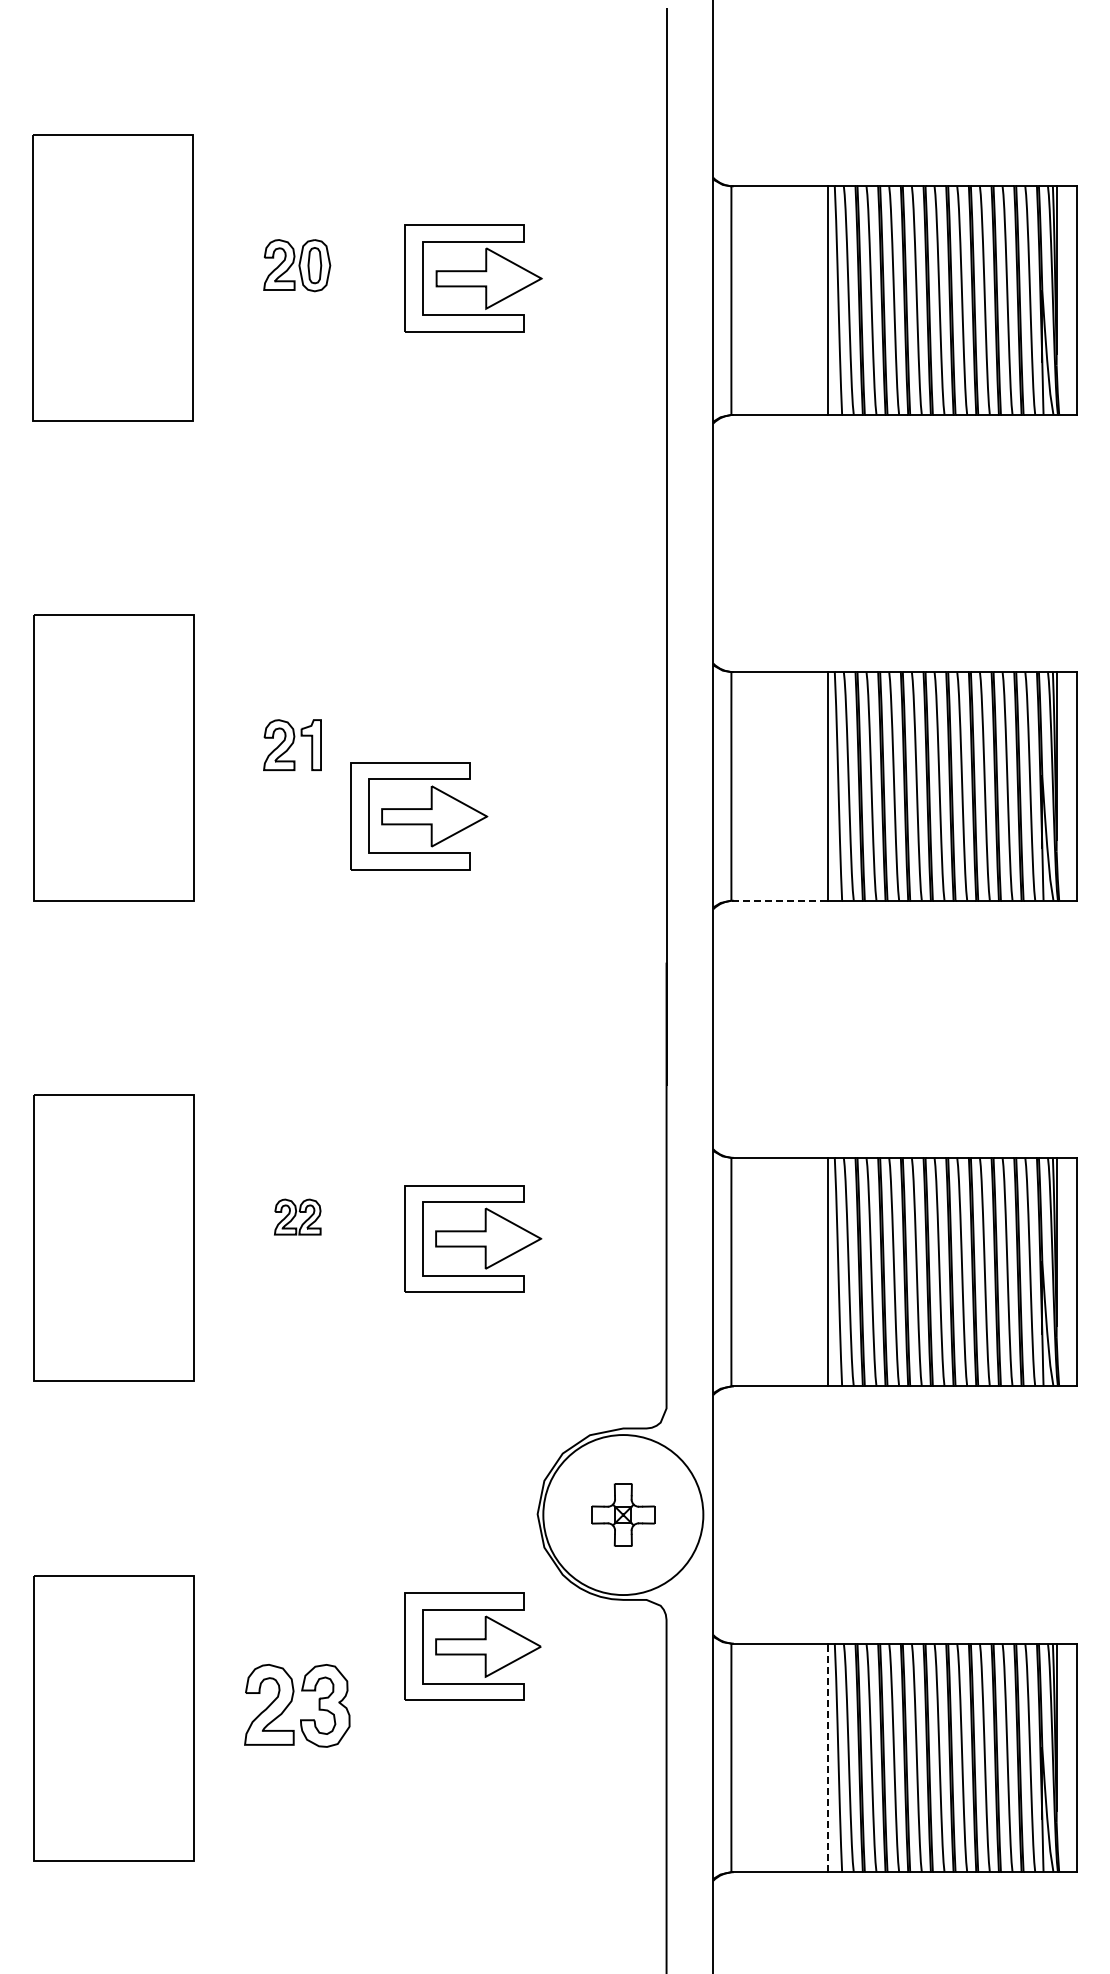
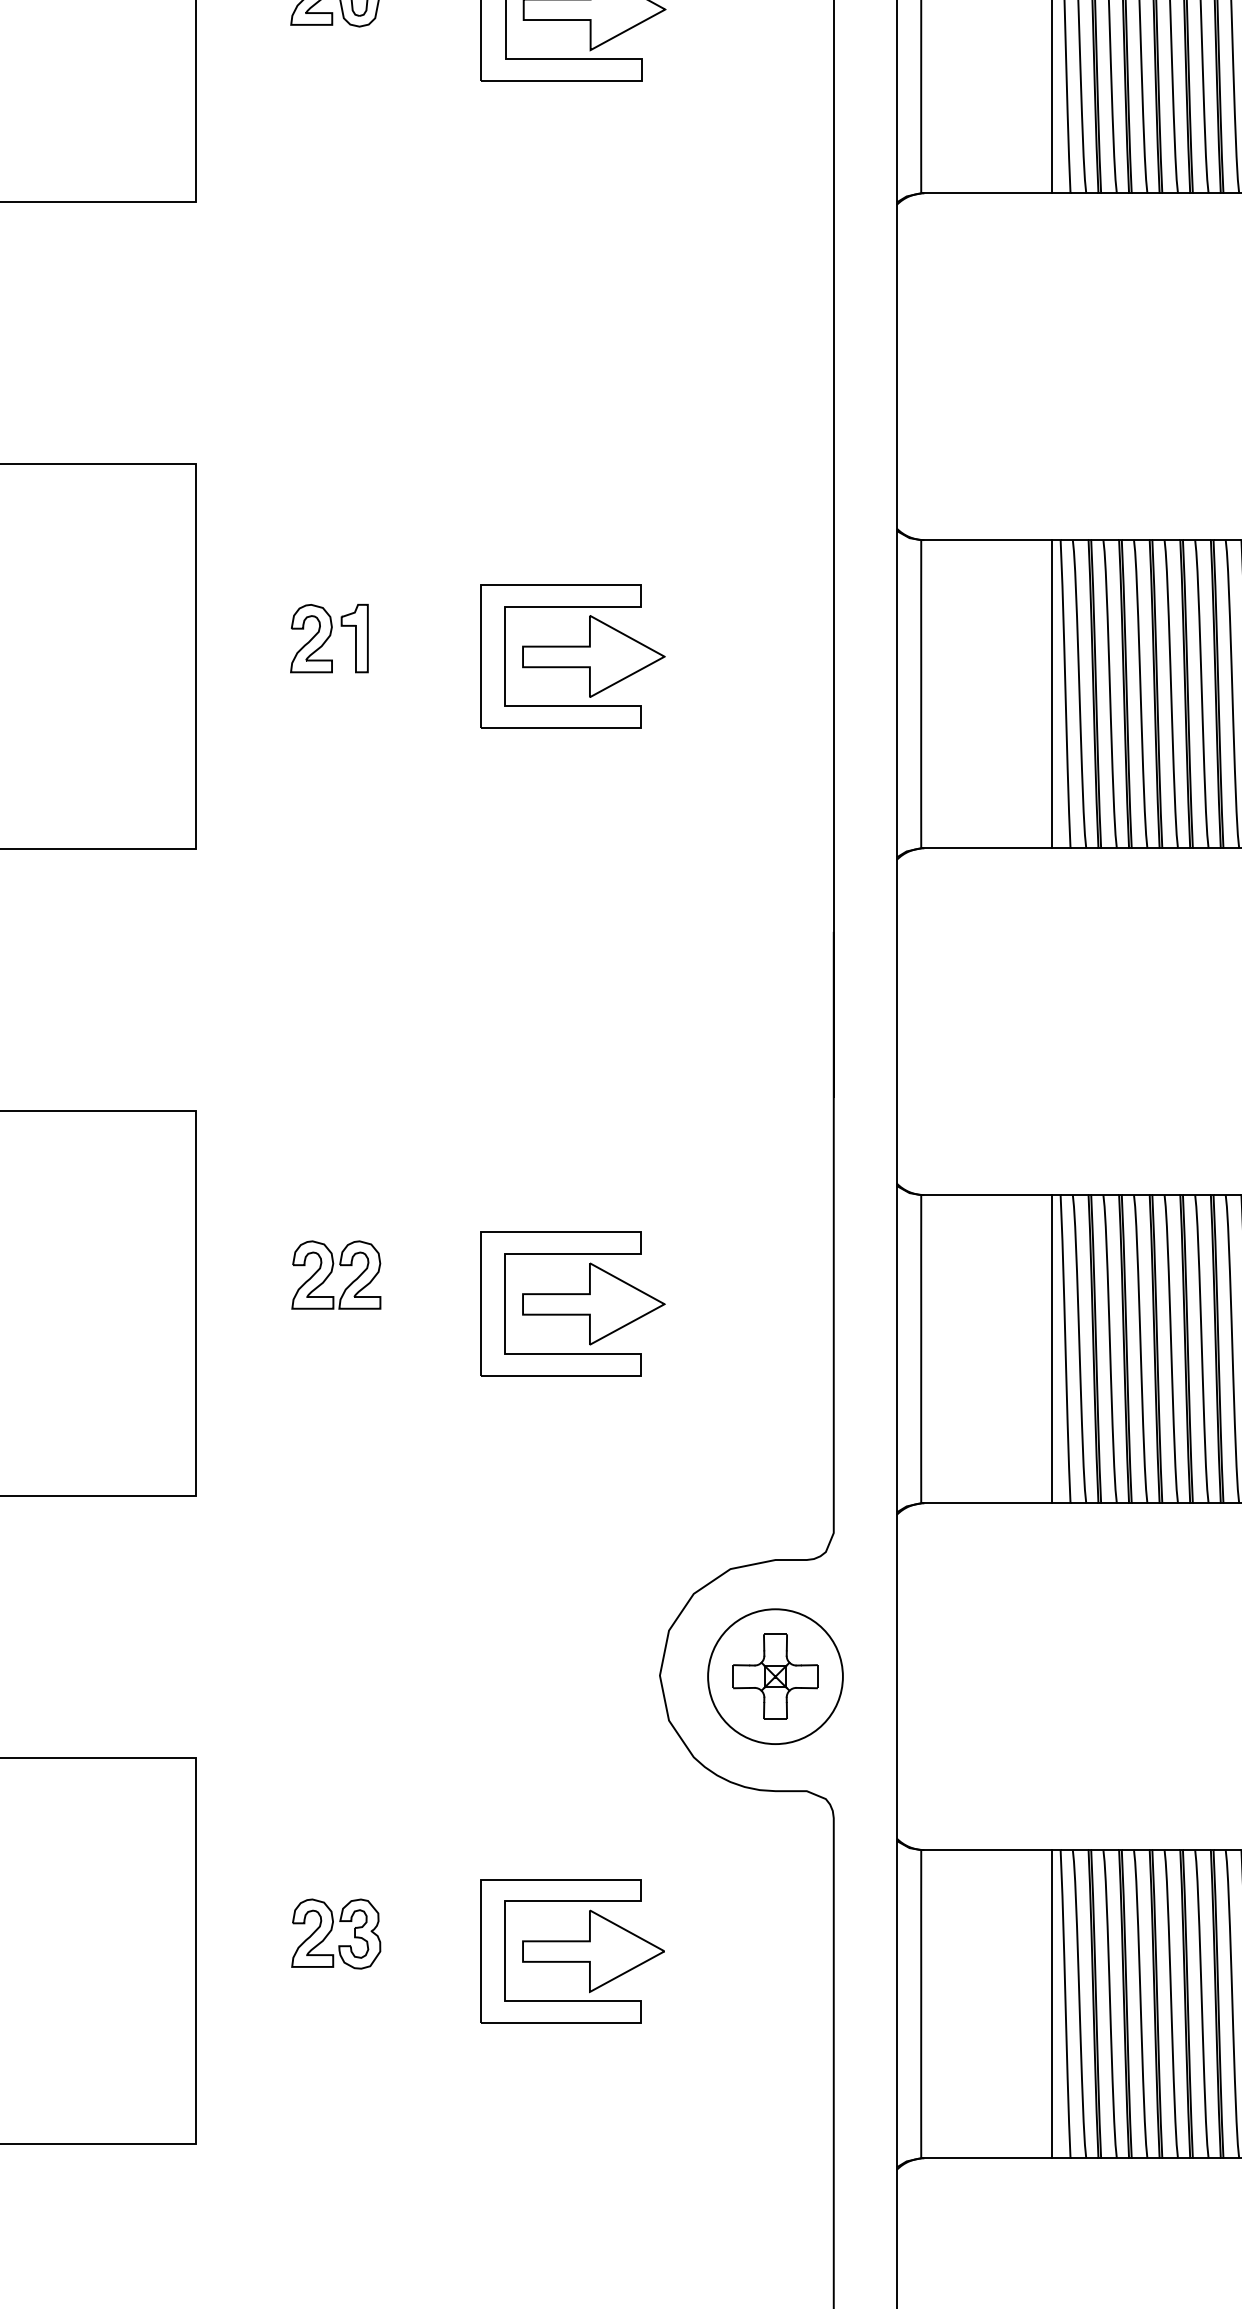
part: (419, 816) -> (573, 656), moved
line: (780, 900) -> (987, 848), dashed -> solid
part: (297, 1216) -> (336, 1274), size x1.43
circle: (623, 1515) -> (775, 1677), size x0.62
part: (472, 1646) -> (572, 1951), moved
part: (297, 1705) -> (336, 1933), size x0.62
line: (828, 1757) -> (1052, 2003), dashed -> solid

